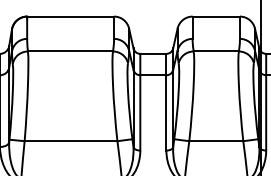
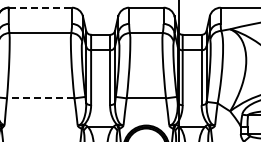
line: (70, 16) -> (40, 7), solid -> dashed
line: (70, 141) -> (40, 98), solid -> dashed

